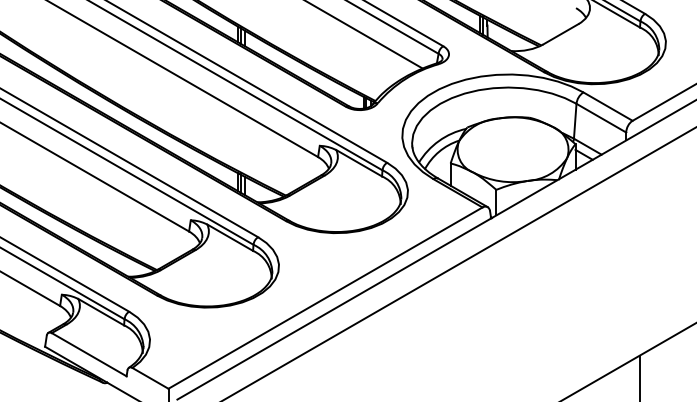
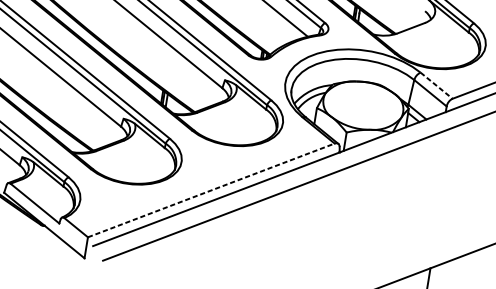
line: (608, 106) -> (436, 85), solid -> dashed
line: (325, 297) -> (211, 189), solid -> dashed

